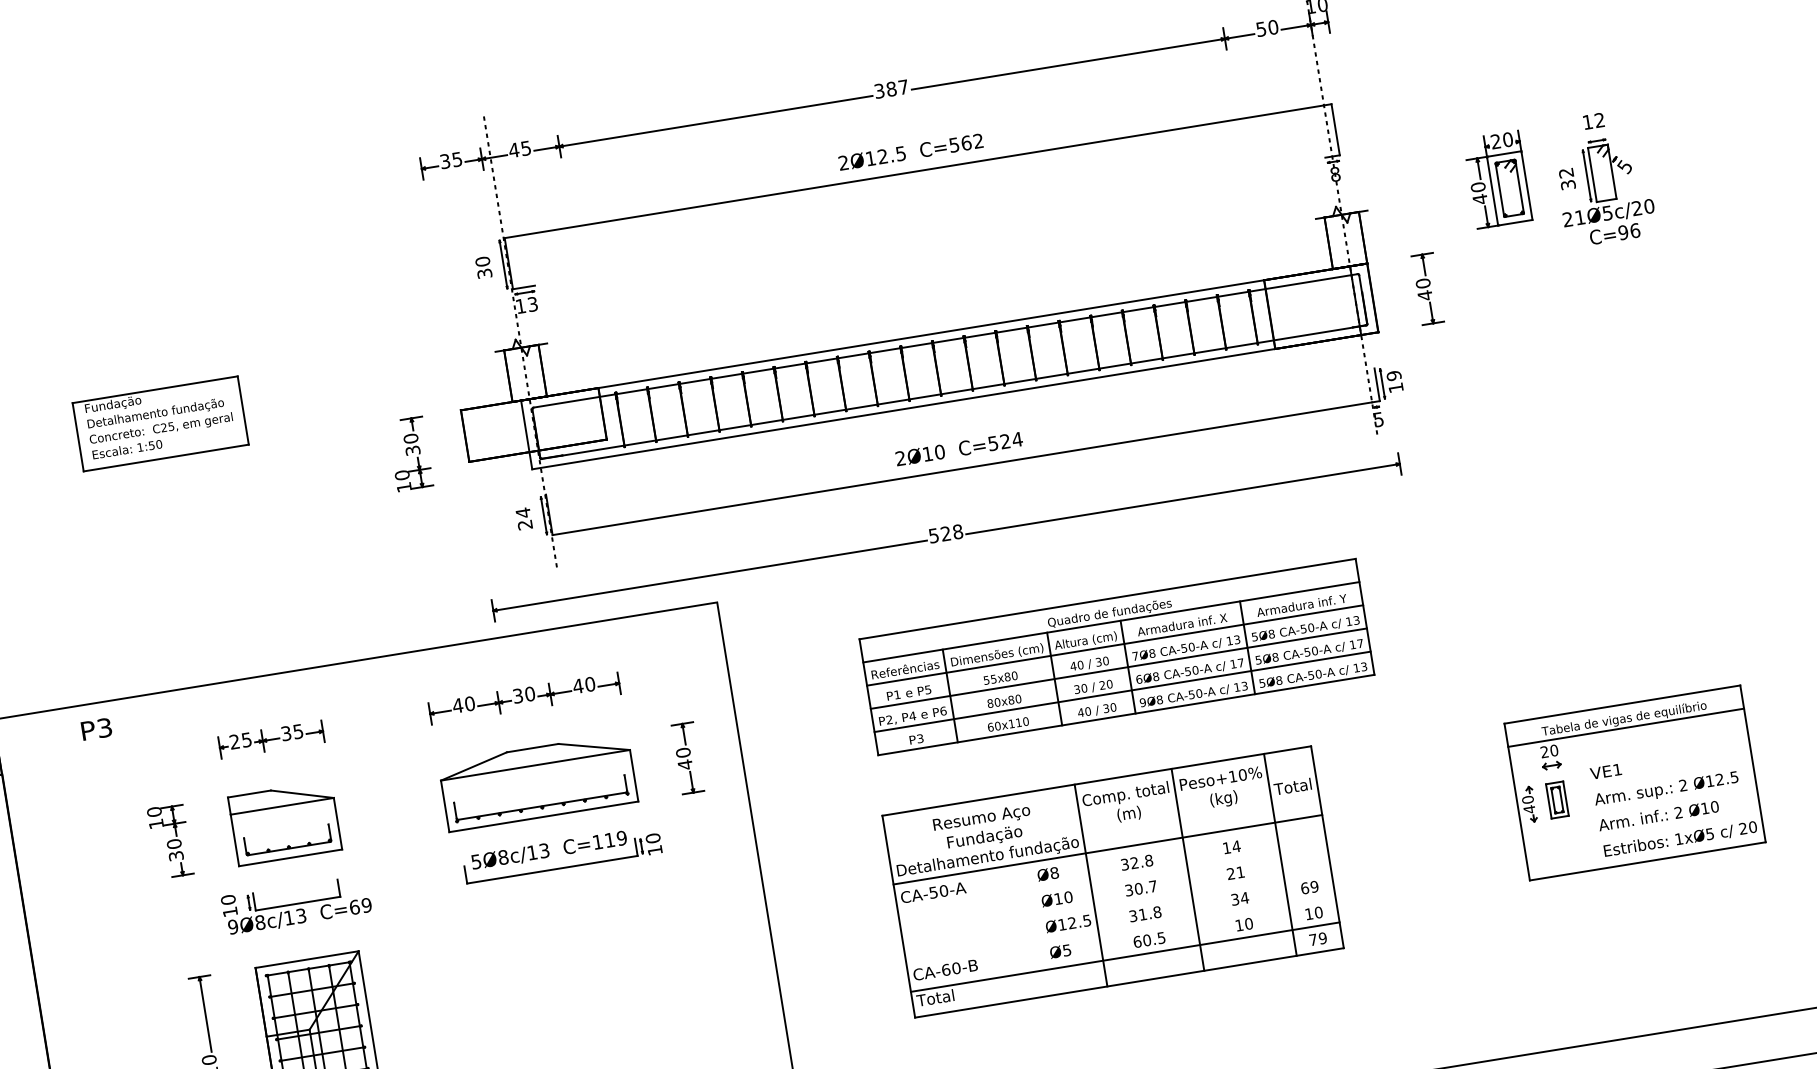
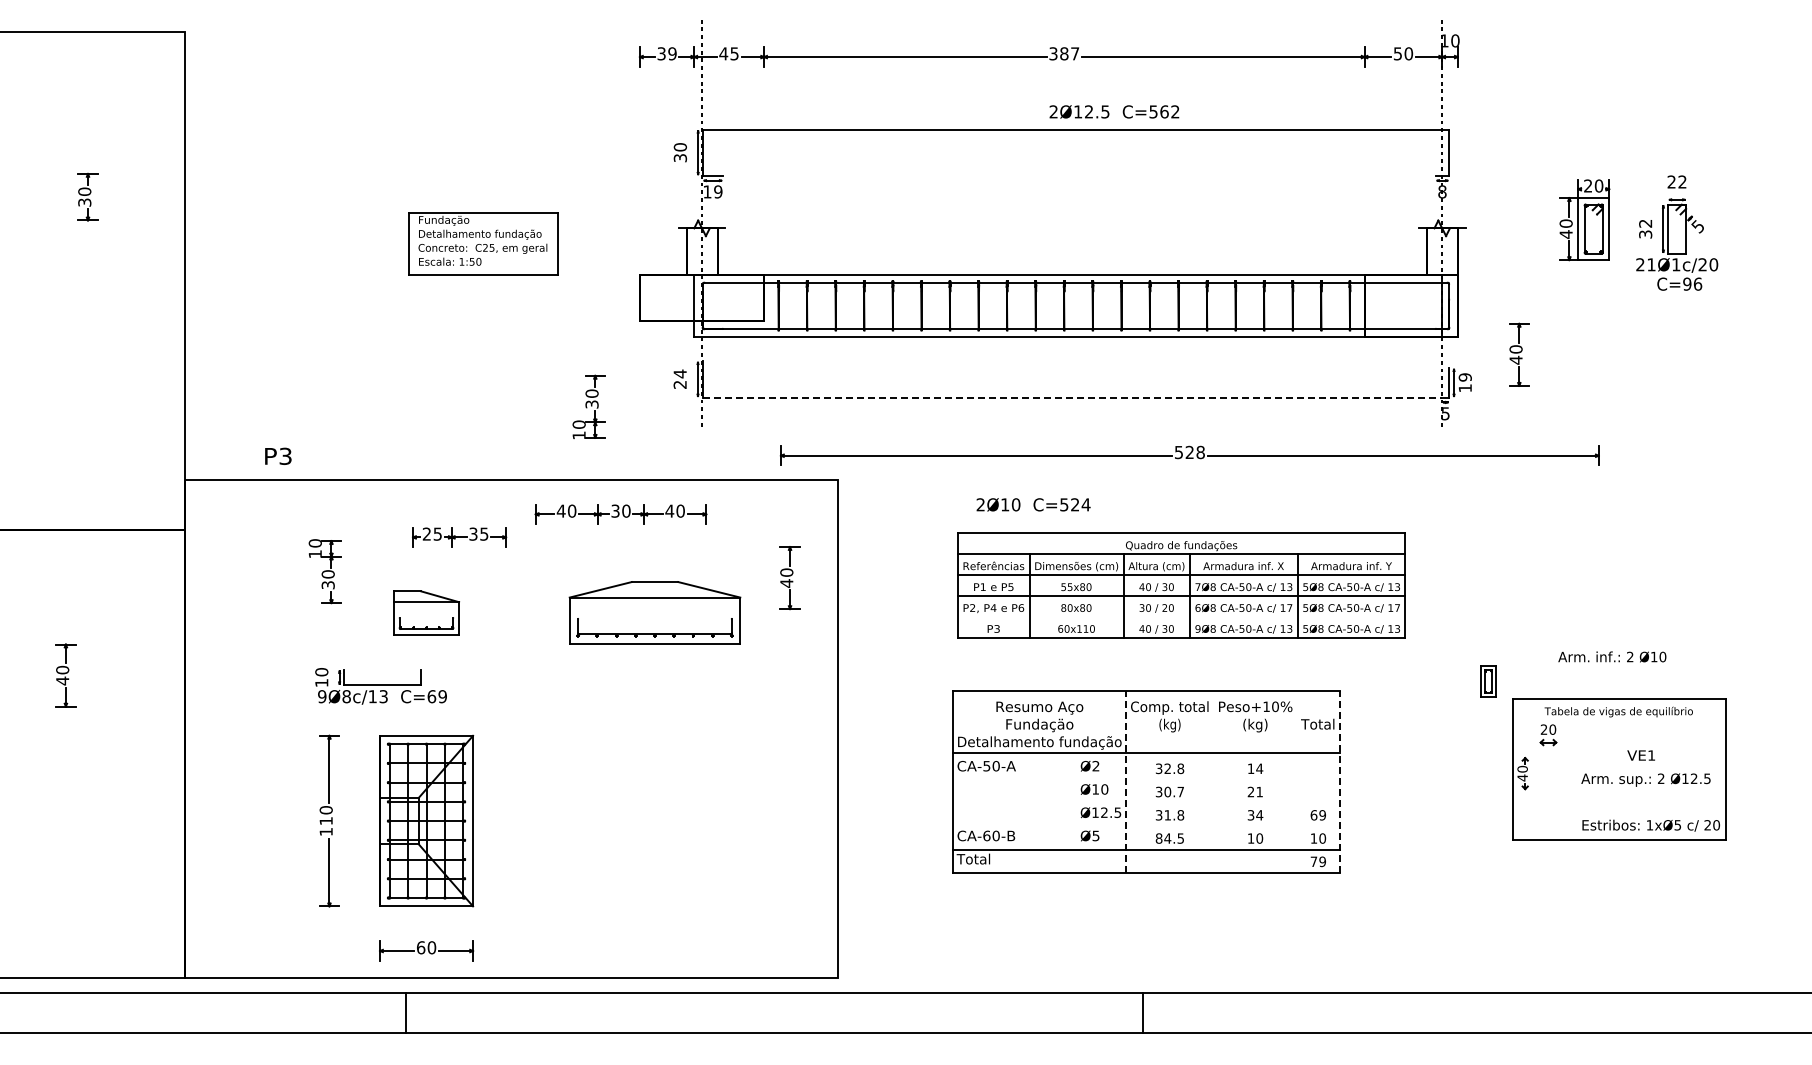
text: (1587, 121) -> (1671, 181), 12 -> 22
text: (910, 151) -> (1114, 111), moved
text: (457, 159) -> (672, 53), 35 -> 39
text: (1607, 212) -> (1676, 264), 21Ø5c/20 -> 21Ø1c/20
part: (1427, 288) -> (1519, 354), moved
text: (532, 303) -> (718, 191), 13 -> 19
part: (161, 423) -> (483, 243), moved
text: (959, 448) -> (1033, 504), moved
part: (409, 453) -> (588, 406), moved
line: (962, 468) -> (1072, 397), solid -> dashed
part: (946, 537) -> (1189, 455), moved
line: (1122, 691) -> (1181, 616), removed
part: (524, 698) -> (620, 514), moved
line: (1625, 727) -> (1618, 719), removed
text: (96, 728) -> (278, 455), moved
part: (271, 739) -> (459, 537), moved
part: (687, 758) -> (789, 578), moved
text: (1605, 771) -> (1640, 755), moved
part: (1557, 799) -> (1488, 681), moved
text: (1128, 814) -> (1169, 725), (m) -> (kg)
text: (1658, 815) -> (1612, 656), moved
part: (284, 822) -> (426, 612), size x0.7
part: (169, 841) -> (324, 571), moved
line: (1327, 846) -> (1339, 781), solid -> dashed
part: (561, 854) -> (665, 679), removed
line: (1280, 854) -> (1297, 782), removed
line: (1187, 870) -> (1213, 782), removed
text: (1054, 873) -> (1095, 766), Ø8 -> Ø2
line: (1091, 884) -> (1126, 781), solid -> dashed
part: (295, 905) -> (380, 686), moved
text: (1142, 941) -> (1163, 838), 60.5 -> 84.5

